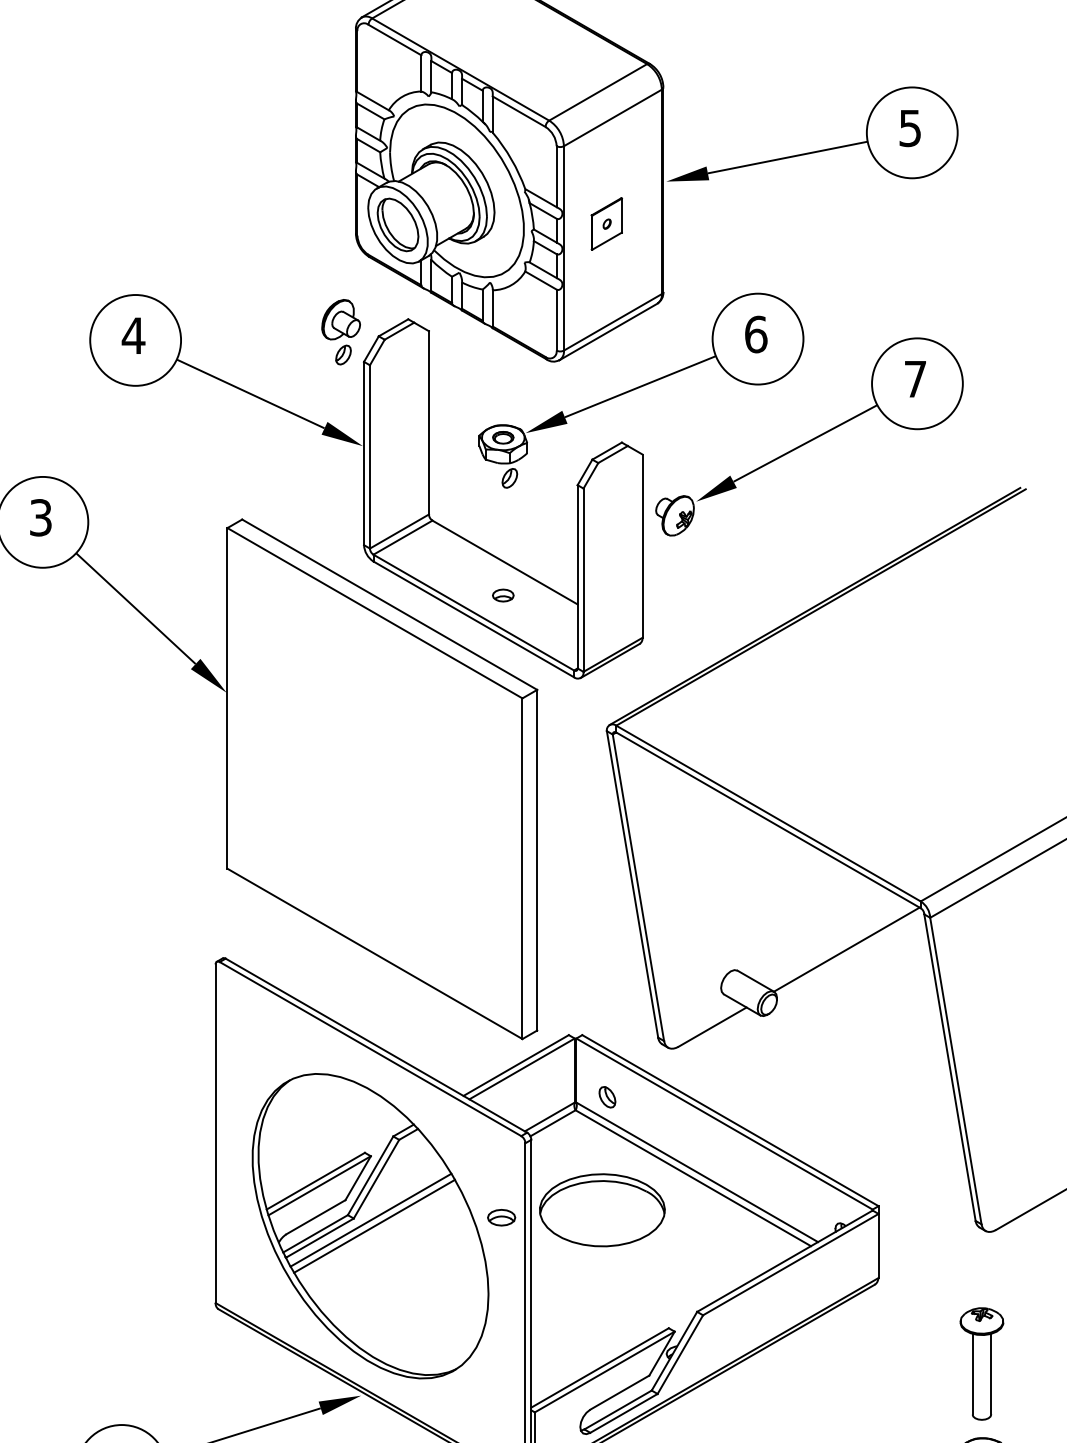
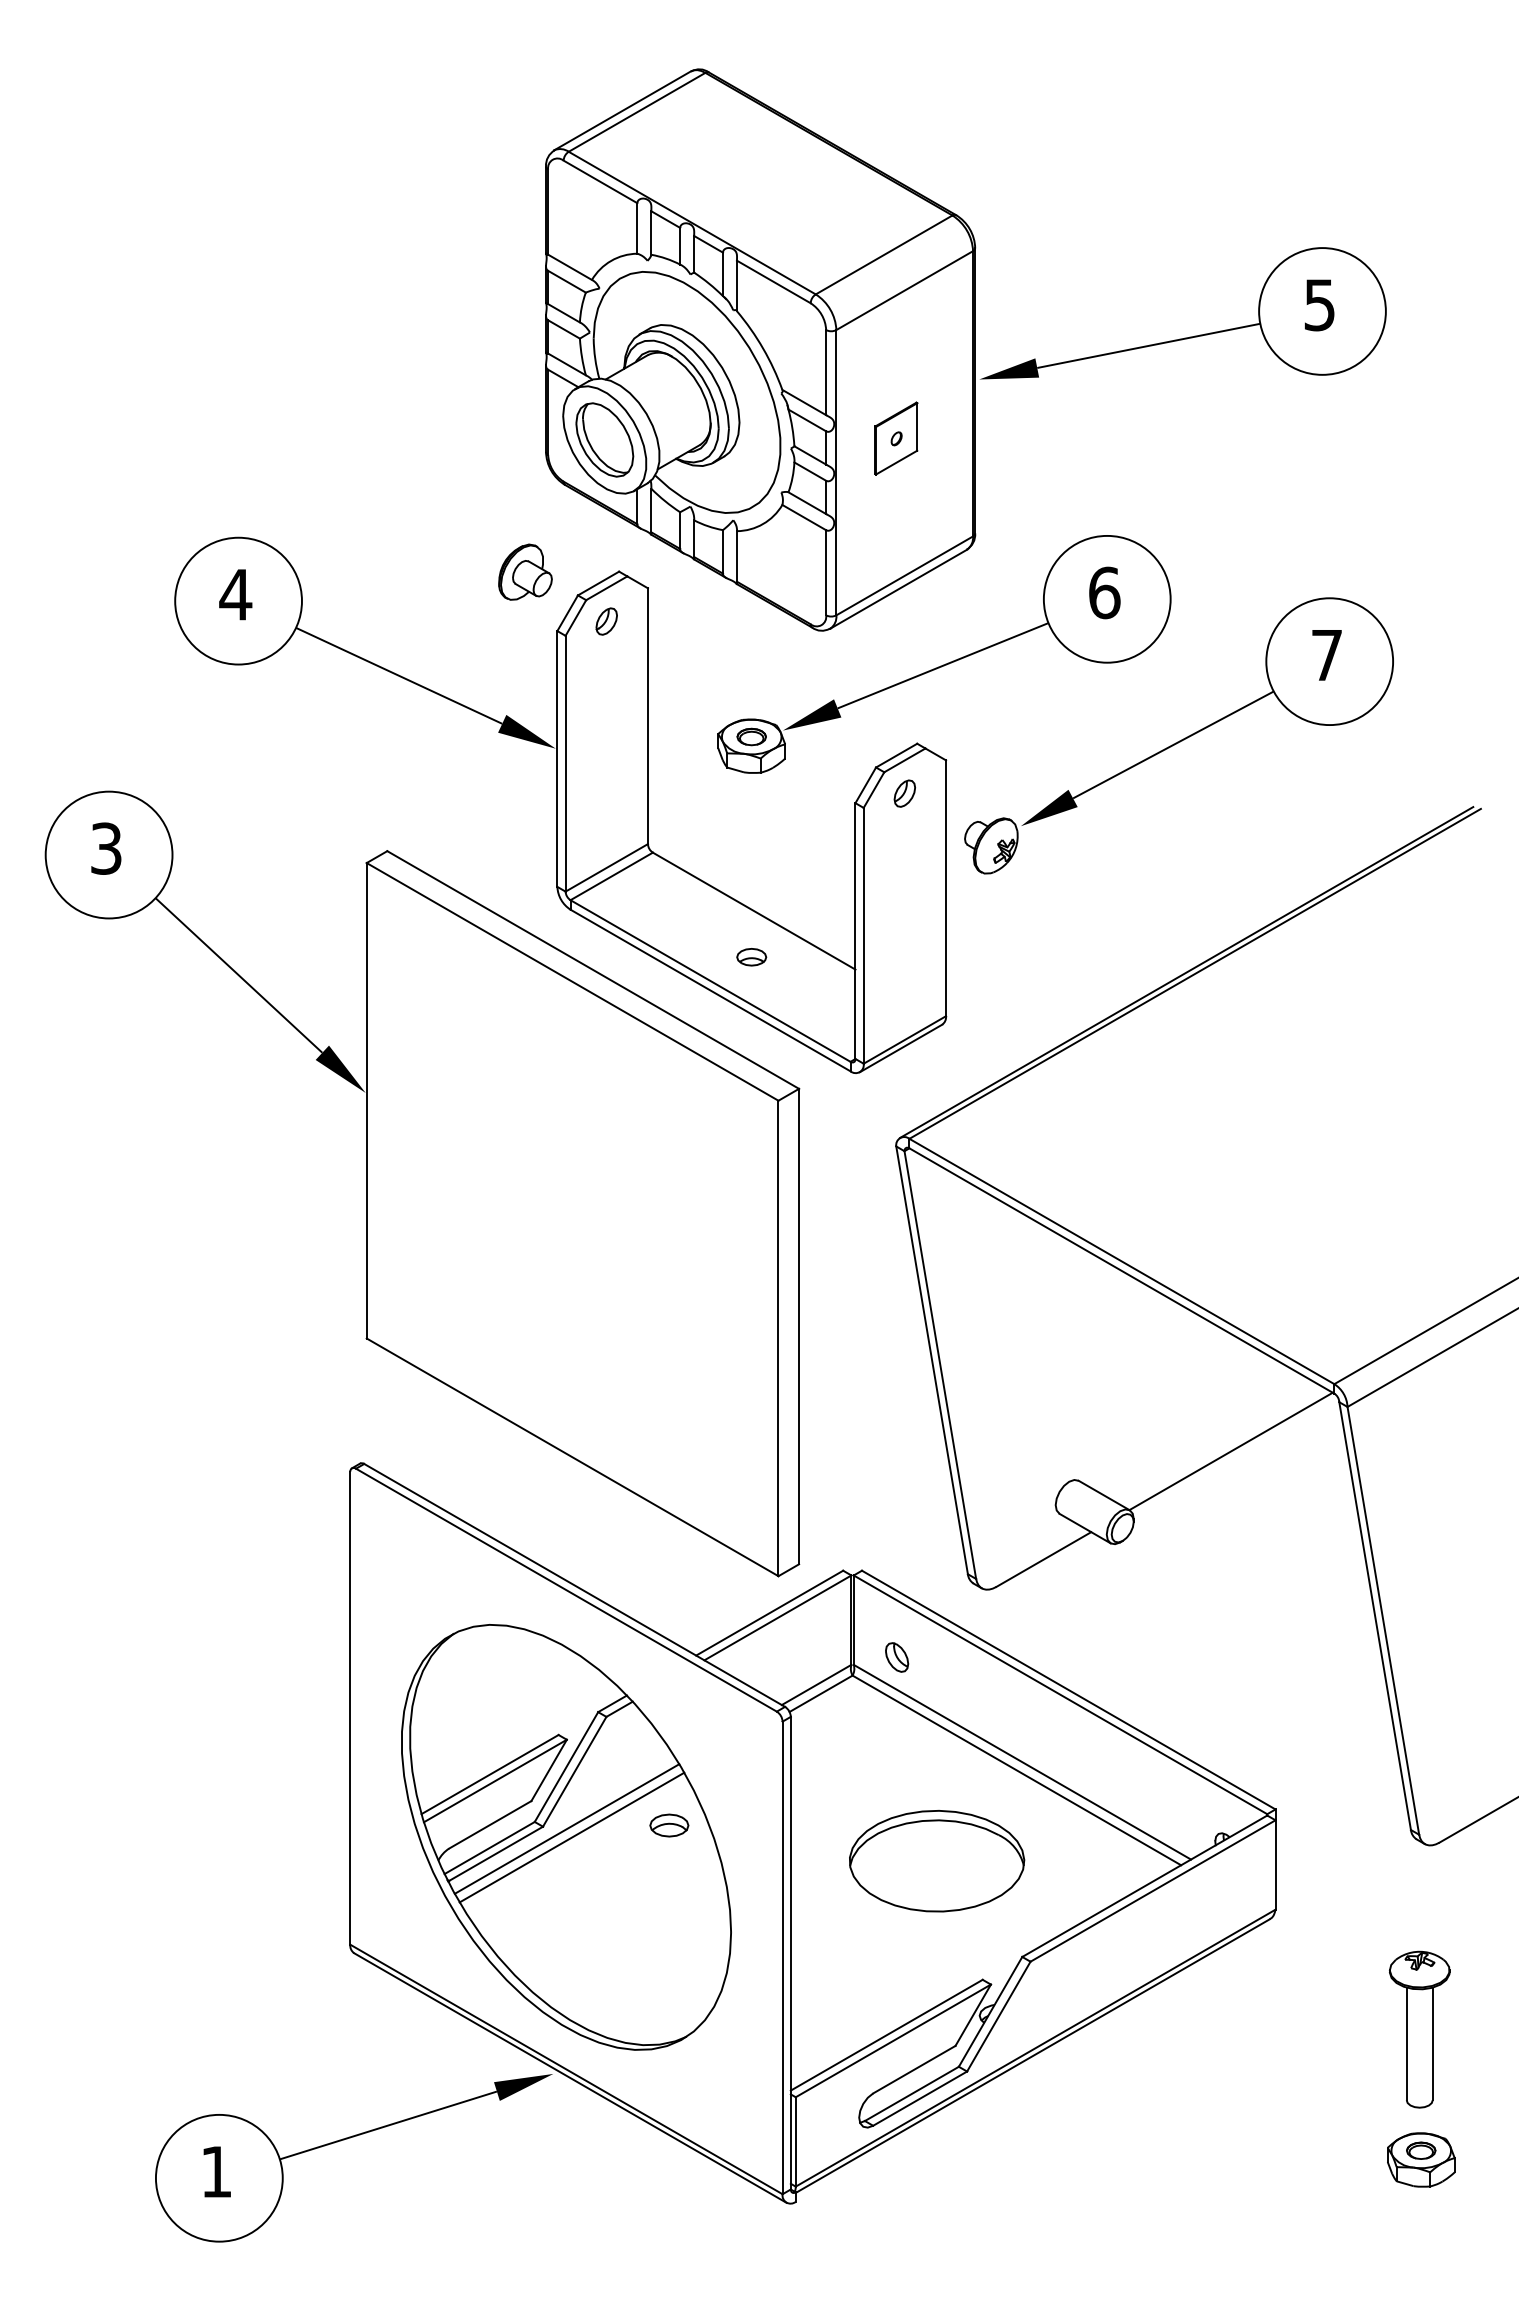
part: (343, 355) -> (606, 621), moved
part: (509, 478) -> (904, 793), moved
part: (602, 1210) -> (937, 1861), moved
part: (501, 1217) -> (669, 1825), moved

